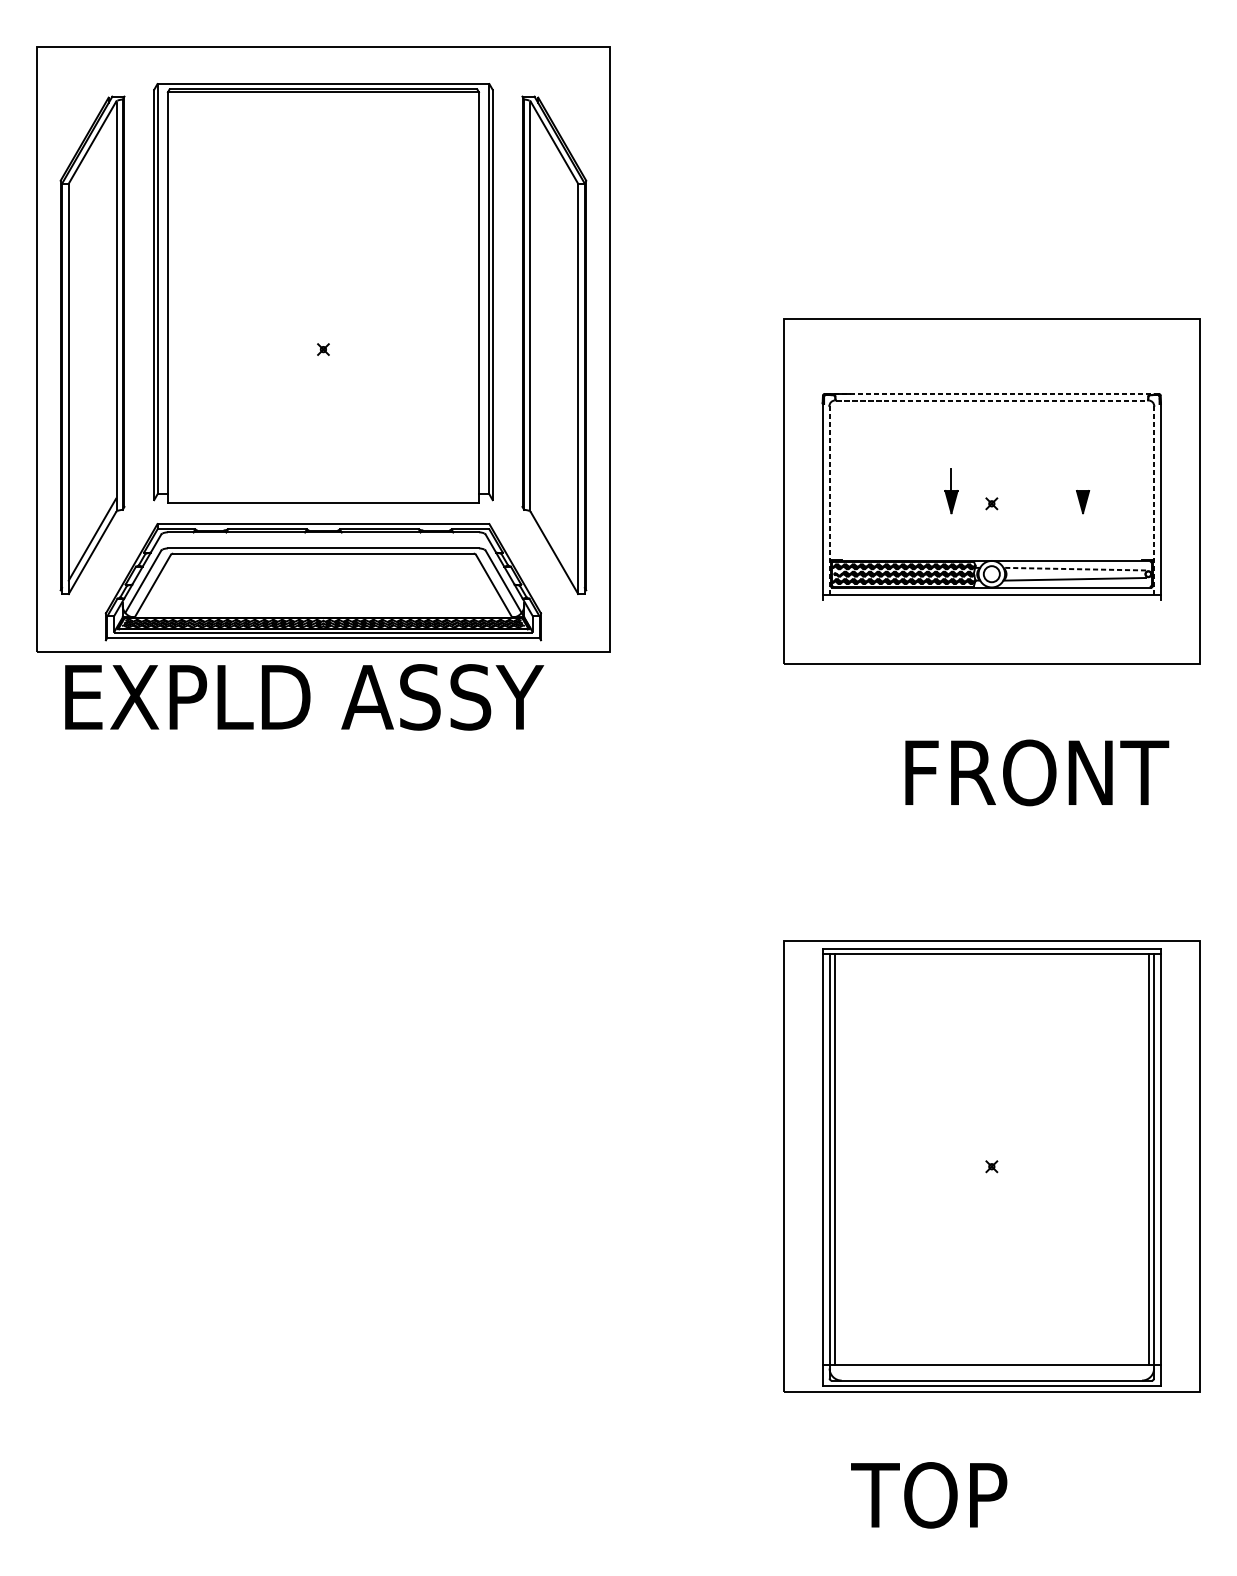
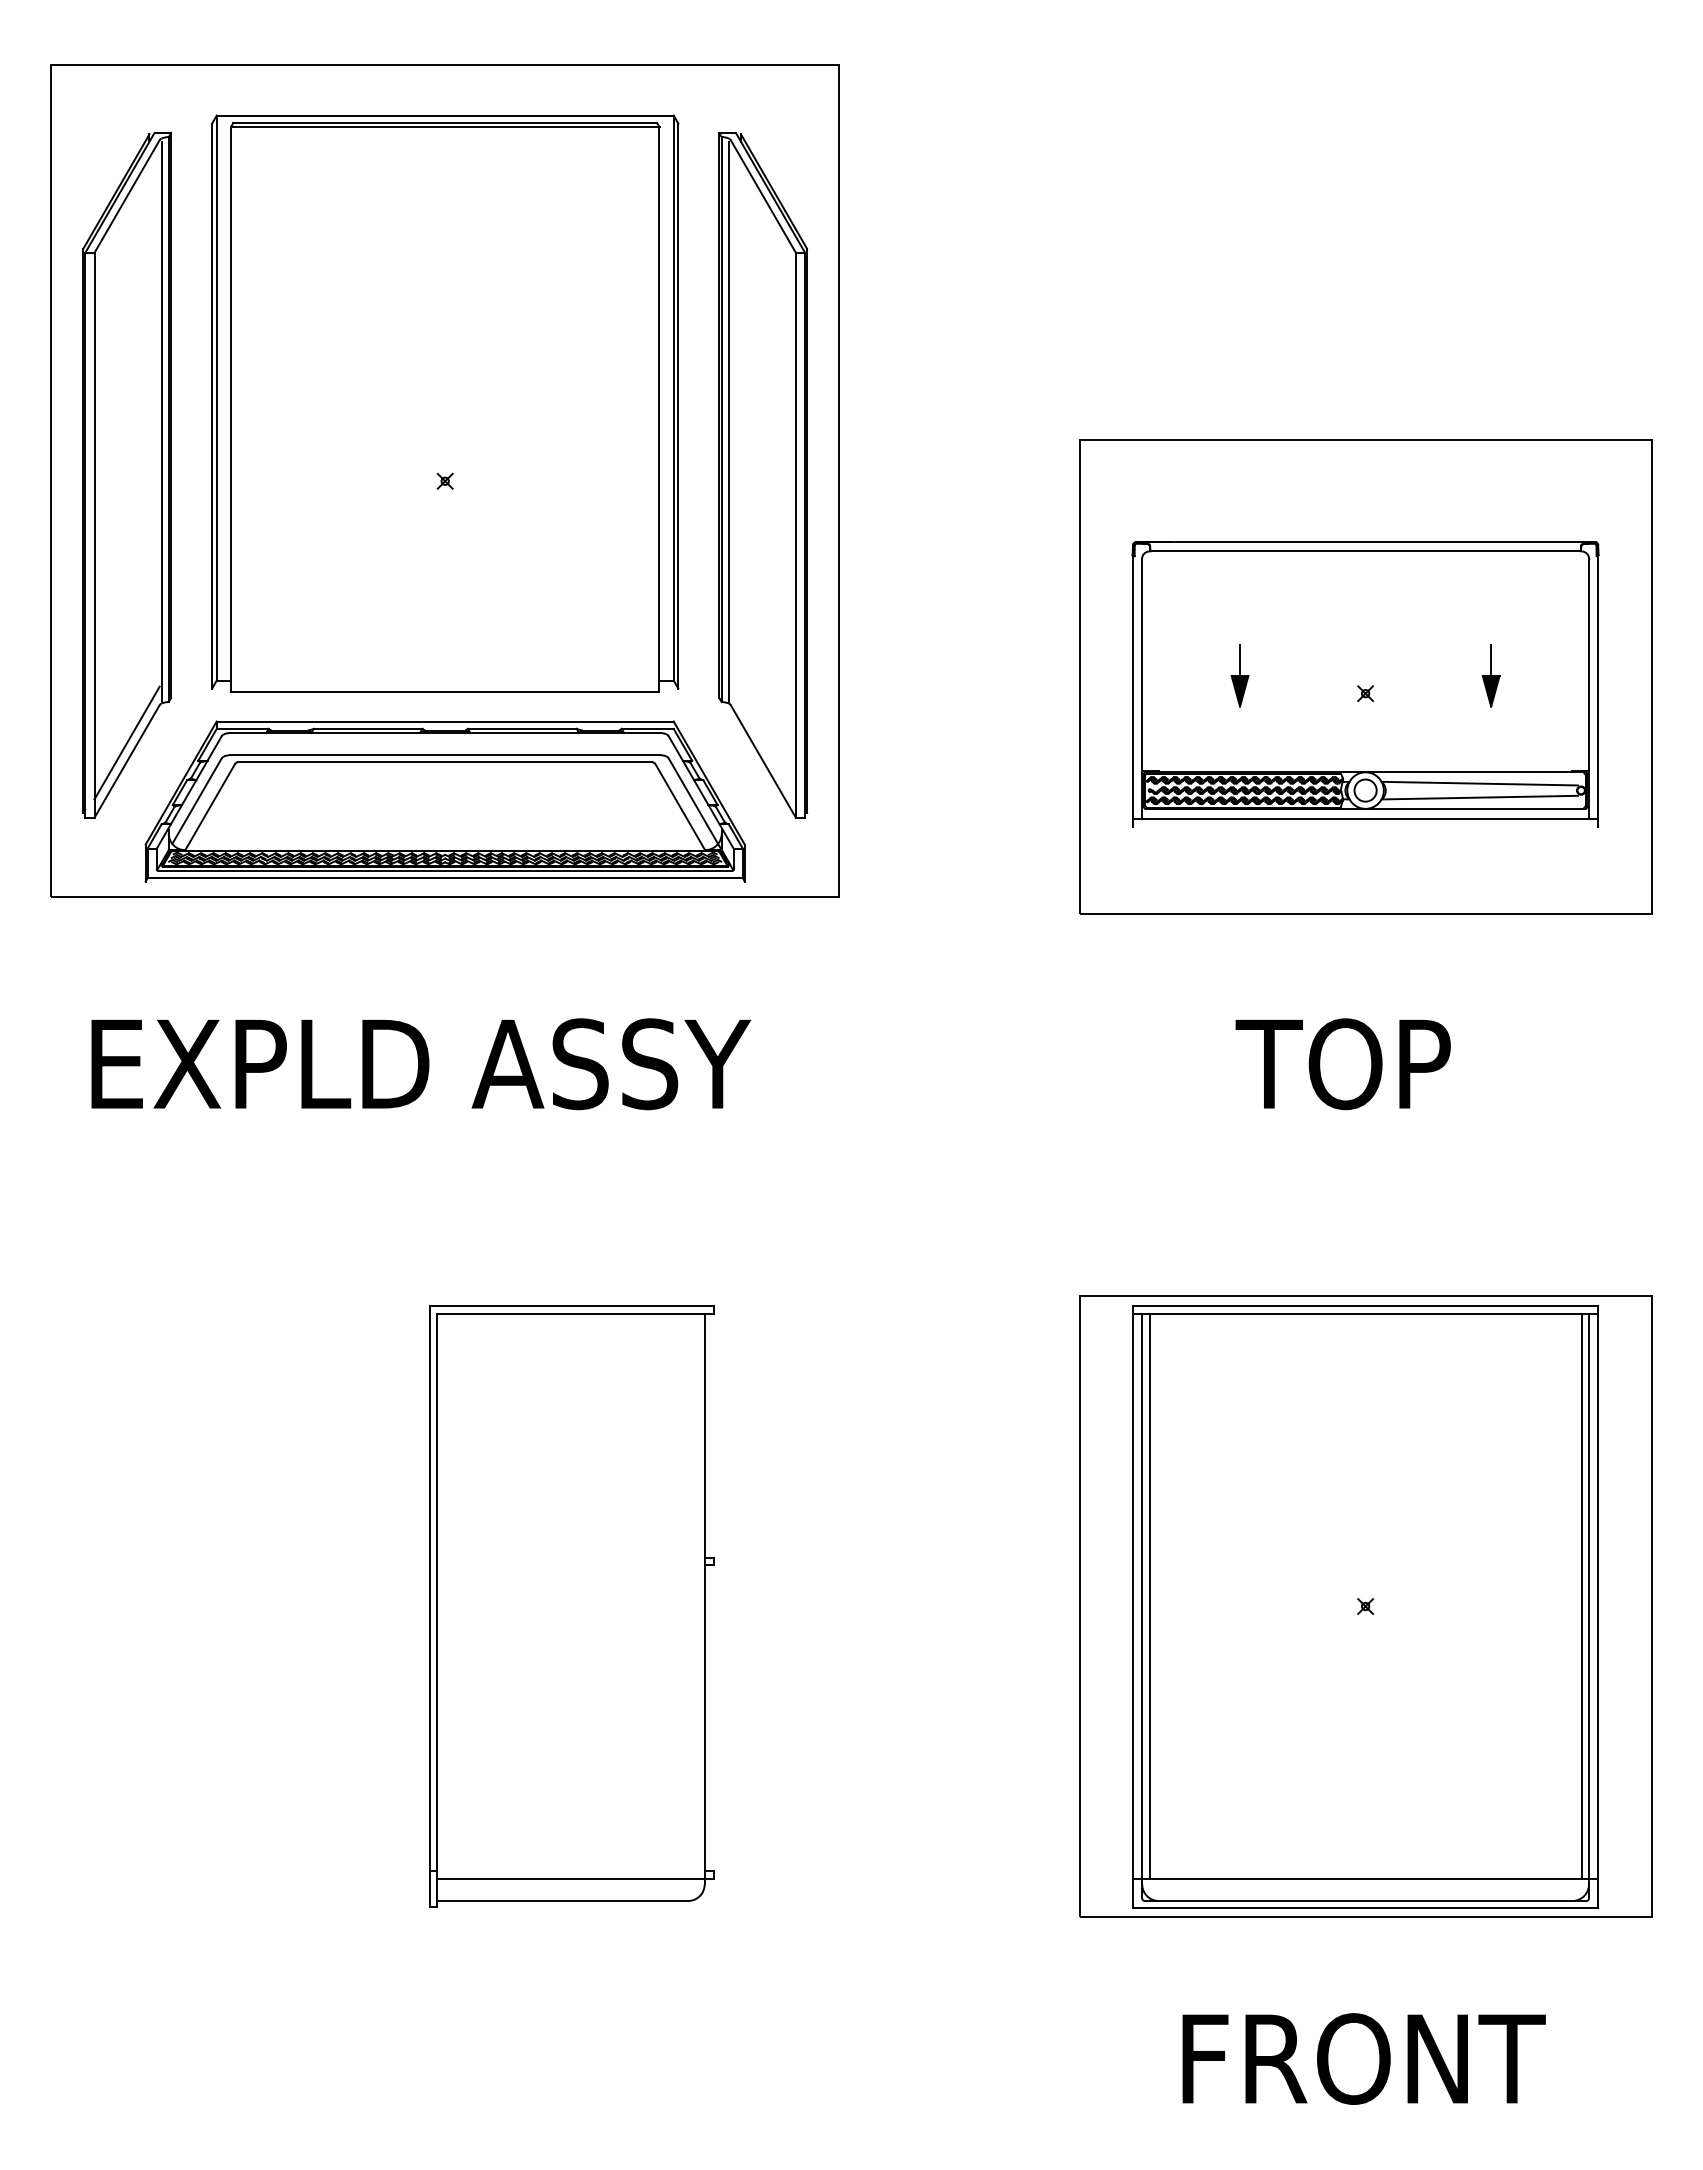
line: (991, 394) -> (1365, 542), dashed -> solid
line: (991, 400) -> (1365, 551), dashed -> solid
line: (1083, 479) -> (1491, 660), added
part: (951, 490) -> (1239, 675), moved
line: (829, 500) -> (1142, 689), dashed -> solid
line: (1154, 500) -> (1589, 689), dashed -> solid
line: (1074, 569) -> (1479, 783), dashed -> solid
text: (304, 697) -> (421, 1064), moved
text: (1033, 773) -> (1422, 1064), FRONT -> TOP
part: (415, 1166) -> (571, 1606), added
text: (986, 1494) -> (1358, 2058), TOP -> FRONT

